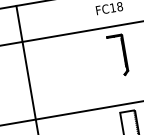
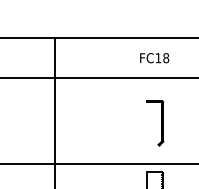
part: (118, 55) -> (155, 123), moved

